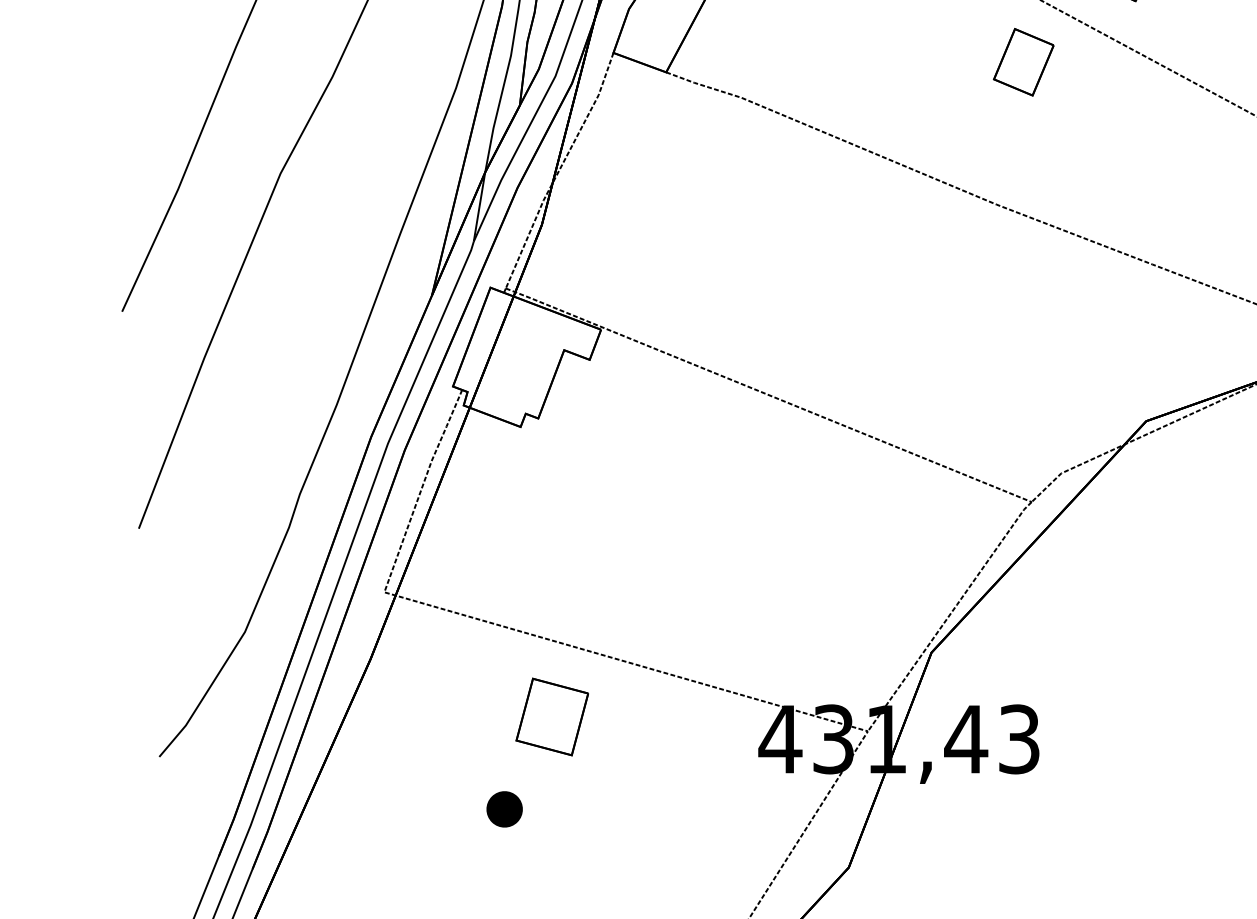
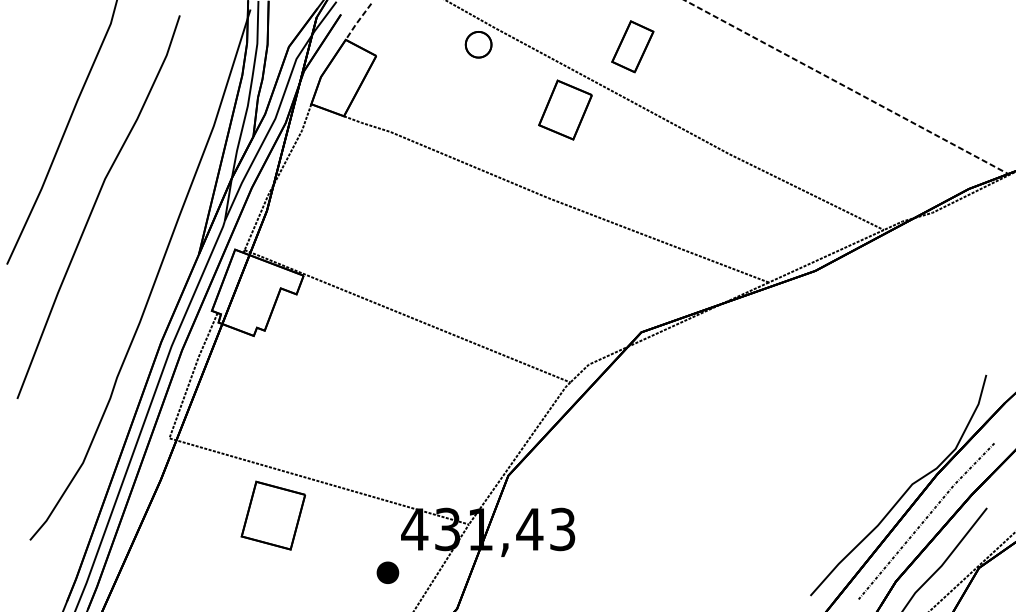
part: (1023, 61) -> (565, 109), size x1.43
part: (552, 716) -> (273, 515), size x1.43
part: (503, 808) -> (387, 572), moved

